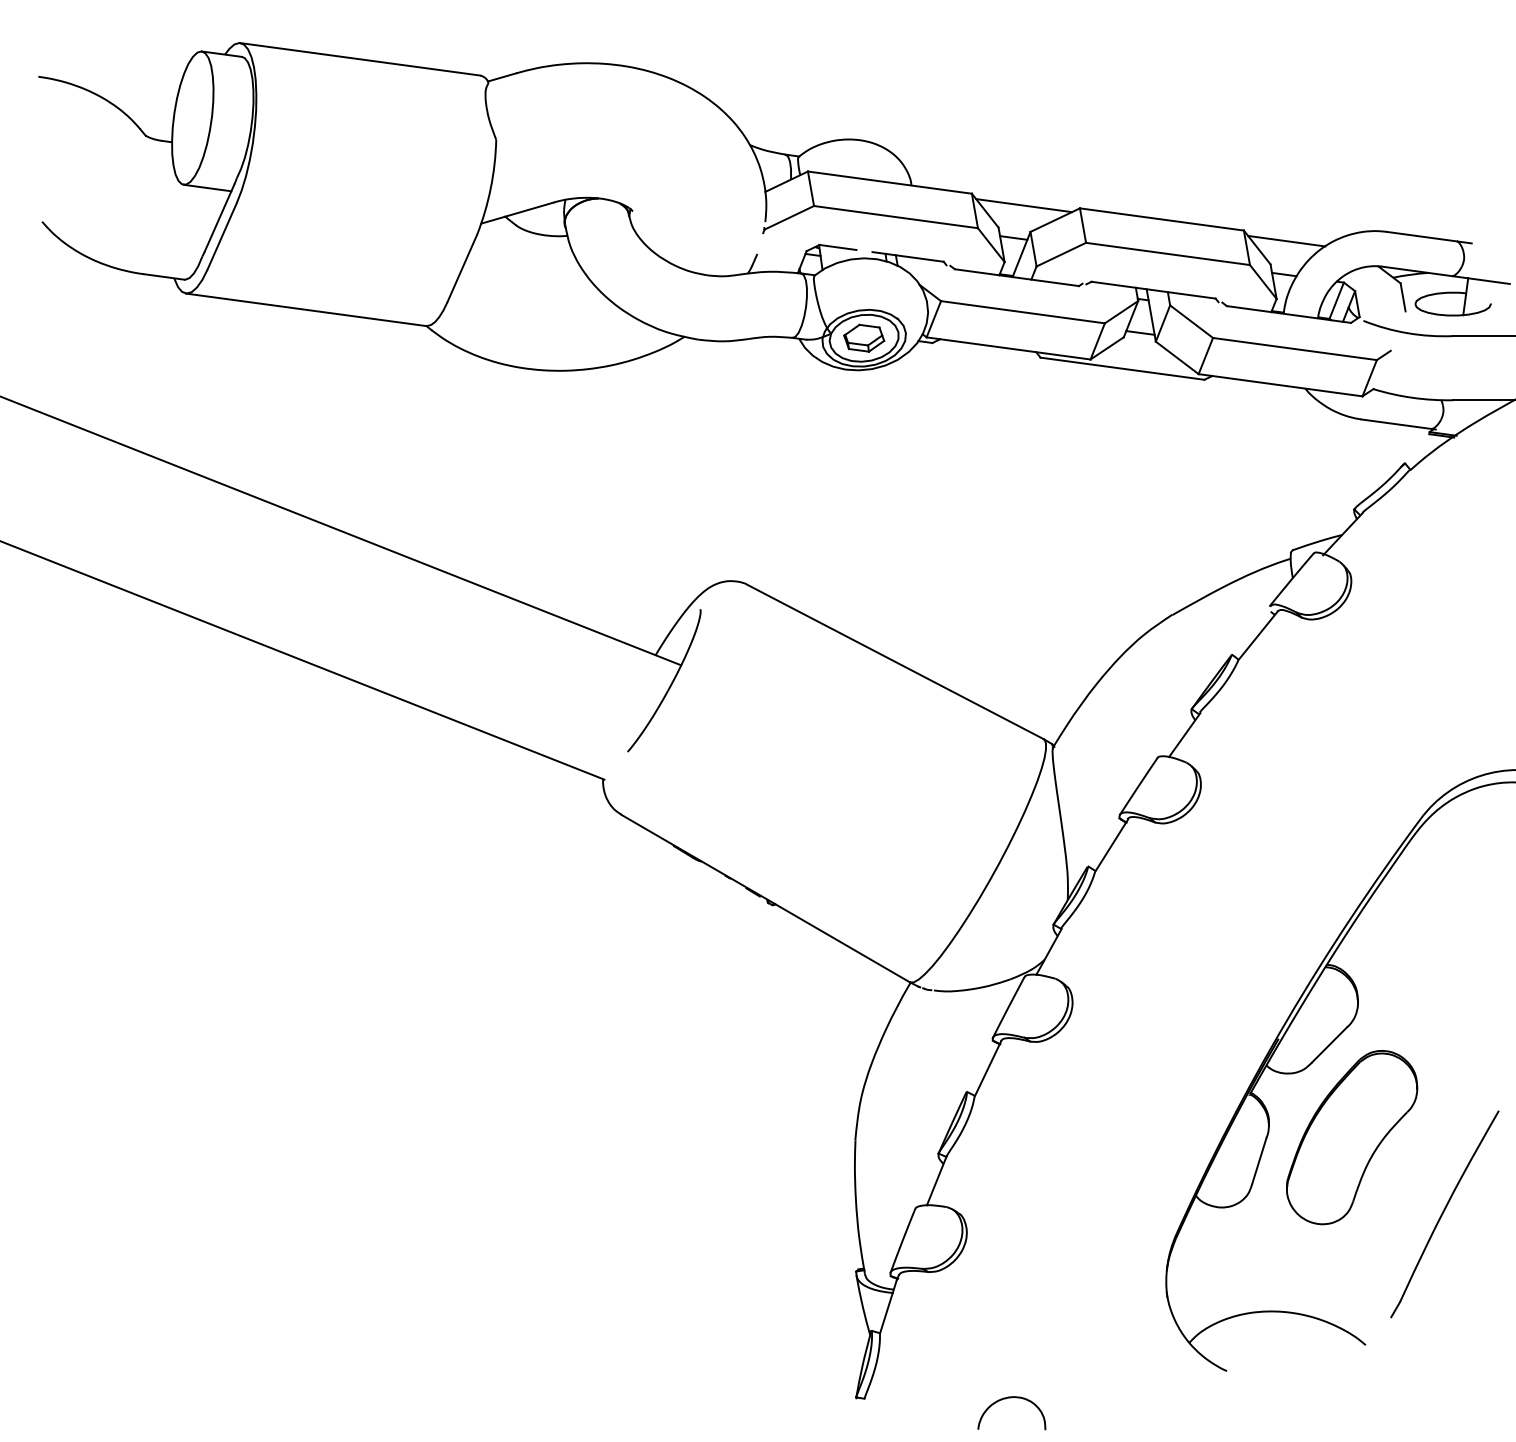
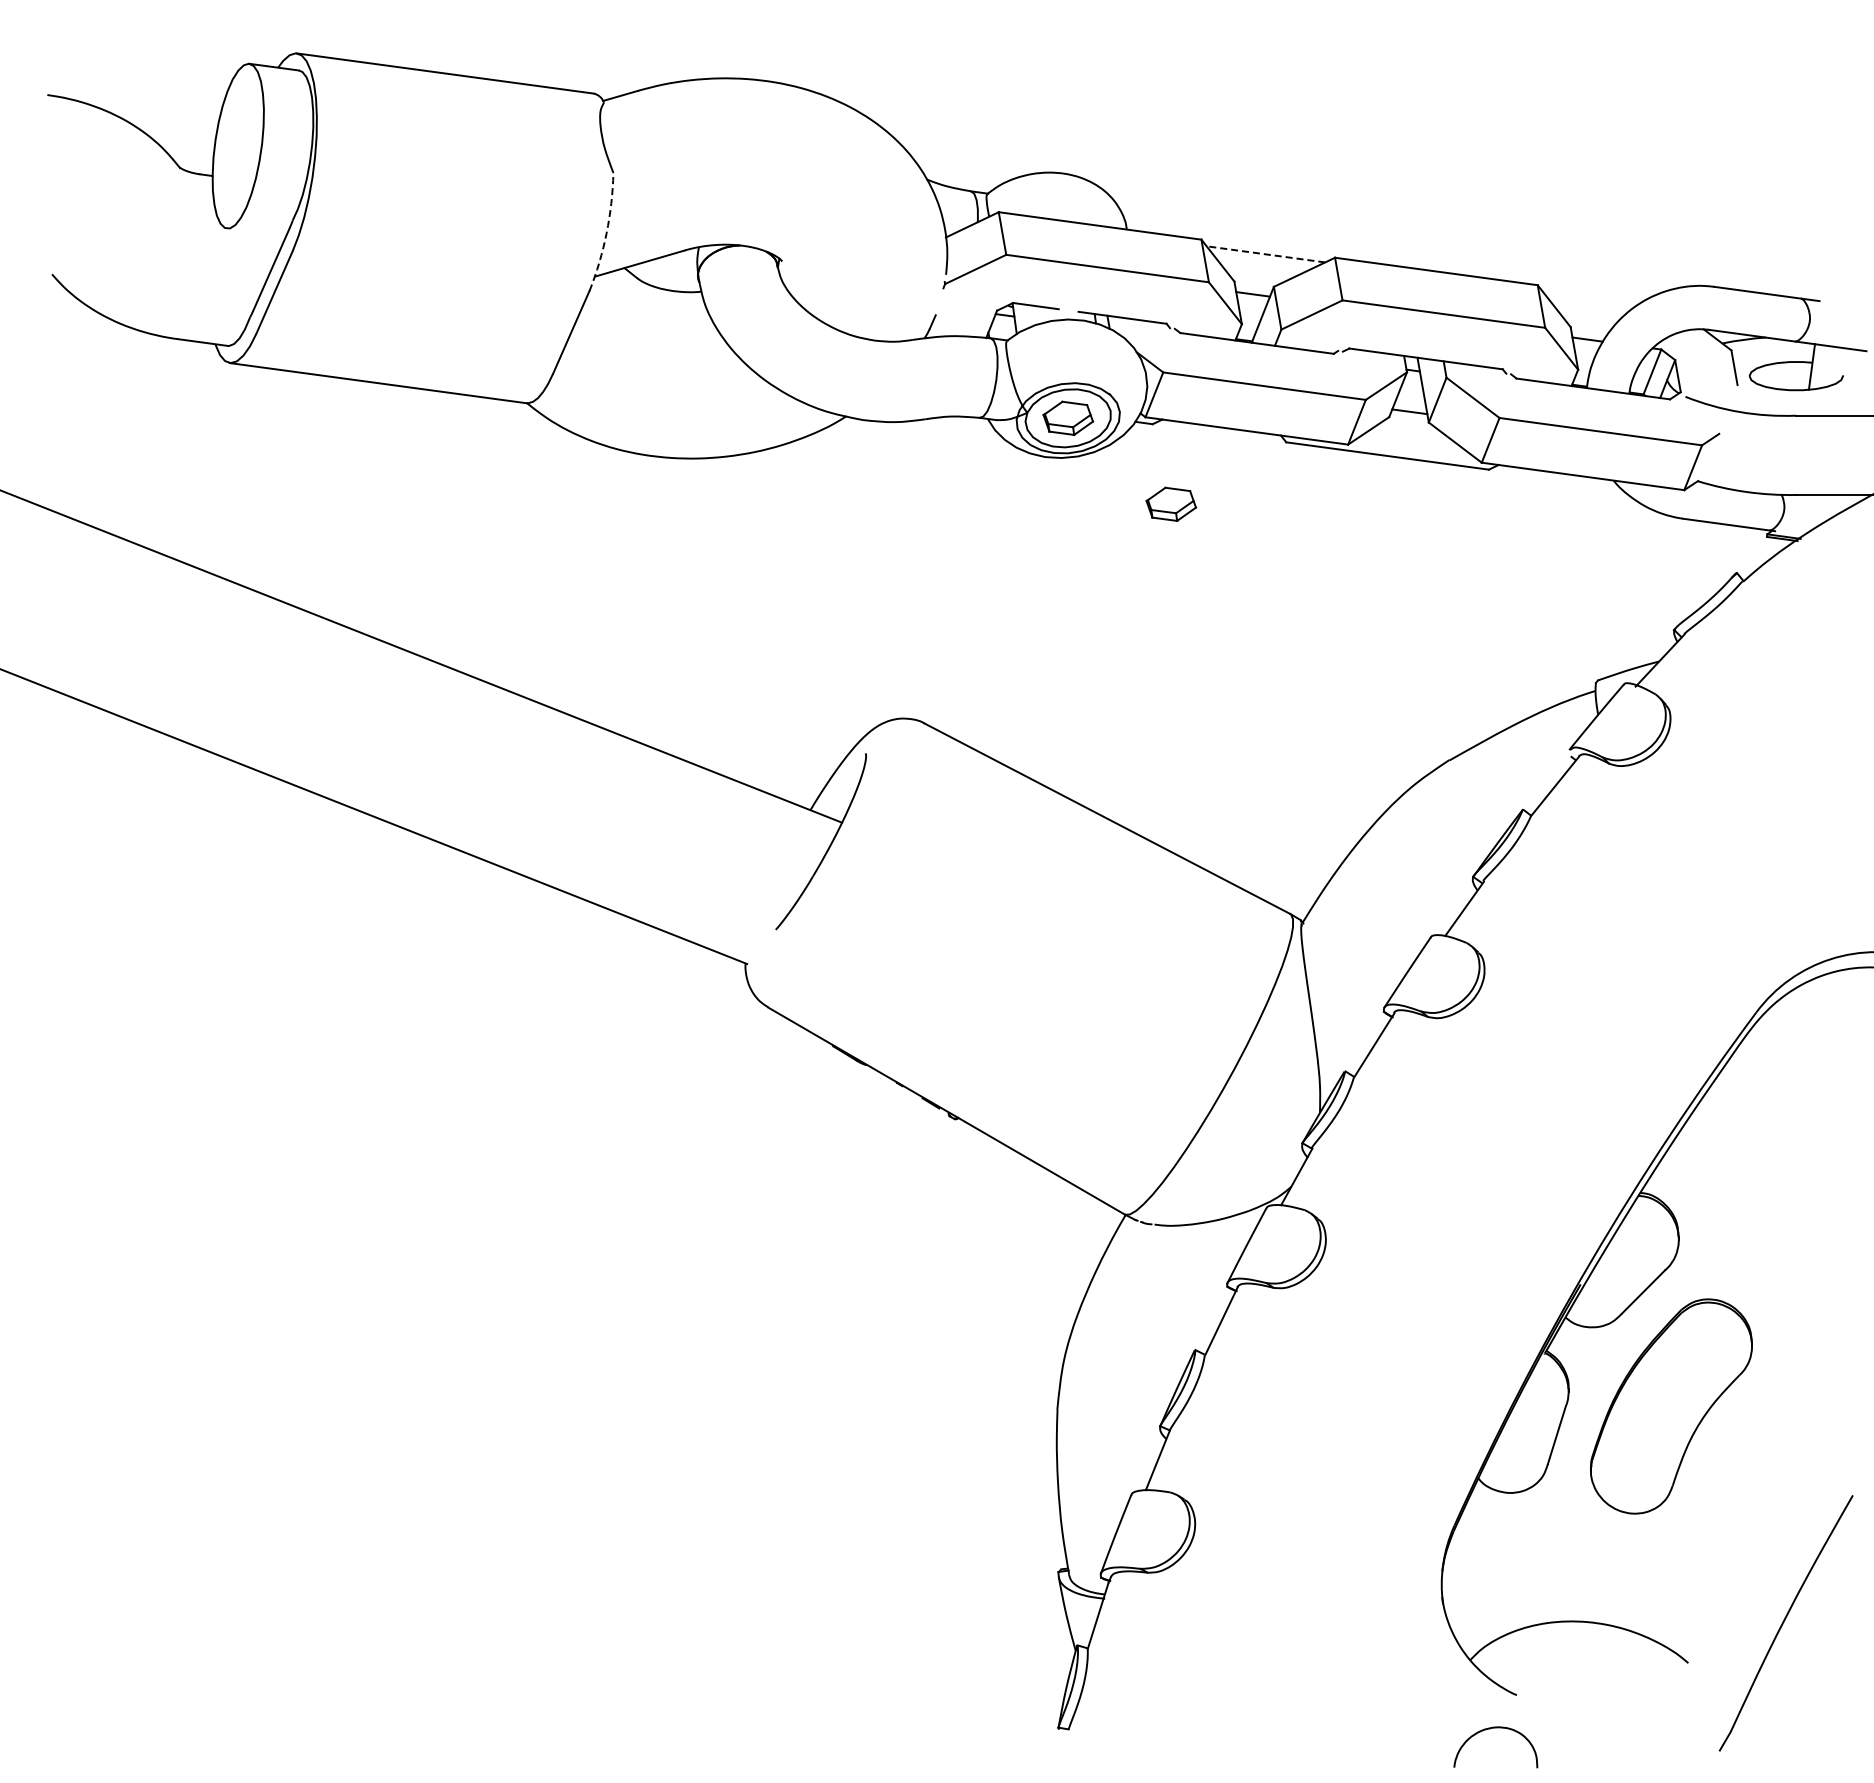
line: (207, 187) -> (256, 232), removed
arc: (490, 188) -> (606, 233), solid -> dashed
line: (1024, 205) -> (1266, 254), solid -> dashed
line: (1286, 240) -> (1590, 297), removed
part: (947, 407) -> (1171, 503), added
part: (1444, 1214) -> (1785, 1623), moved
curve: (1007, 1398) -> (1490, 1729), moved

